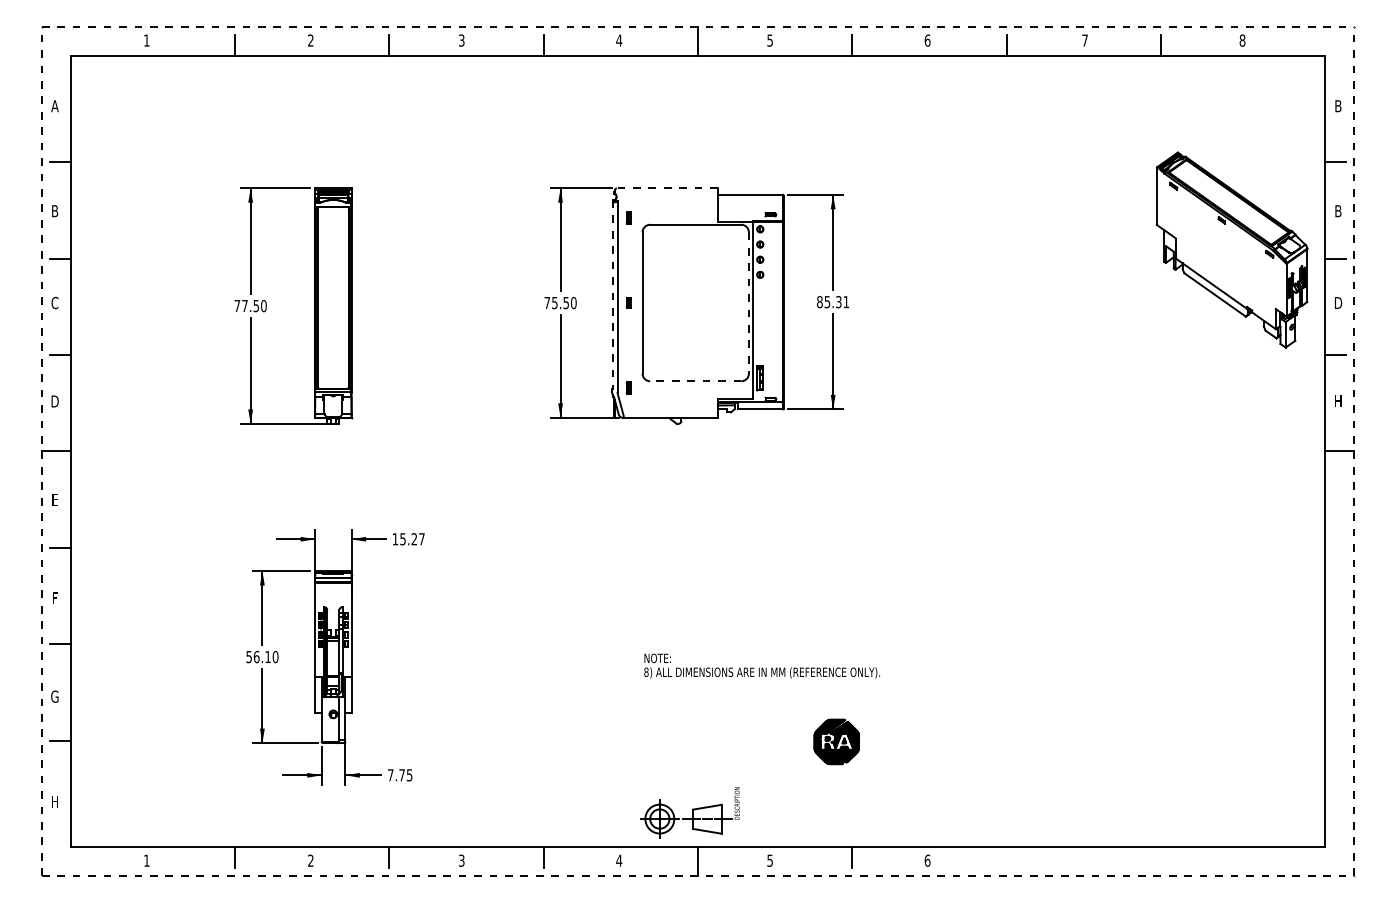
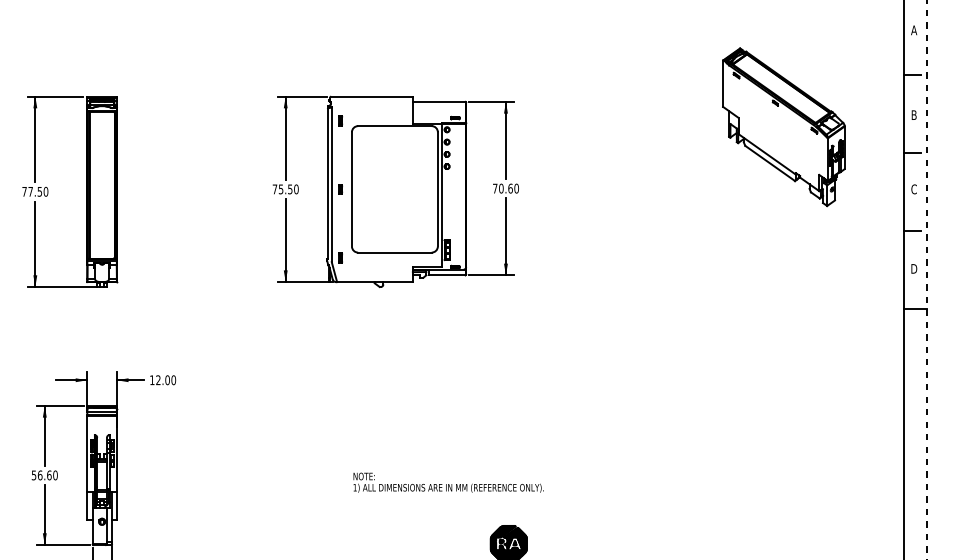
text: (1337, 106) -> (913, 30), B -> A
line: (667, 188) -> (372, 96), dashed -> solid
part: (1231, 249) -> (783, 126), moved
line: (613, 294) -> (328, 182), dashed -> solid
text: (833, 302) -> (506, 188), 85.31 -> 70.60
text: (1338, 302) -> (914, 188), D -> C
line: (748, 303) -> (437, 189), dashed -> solid
line: (695, 381) -> (394, 252), dashed -> solid
text: (1338, 401) -> (914, 268), H -> D
text: (412, 539) -> (166, 380), 15.27 -> 12.00
text: (267, 656) -> (48, 474), 56.10 -> 56.60
text: (646, 671) -> (355, 487), 8) -> 1)

